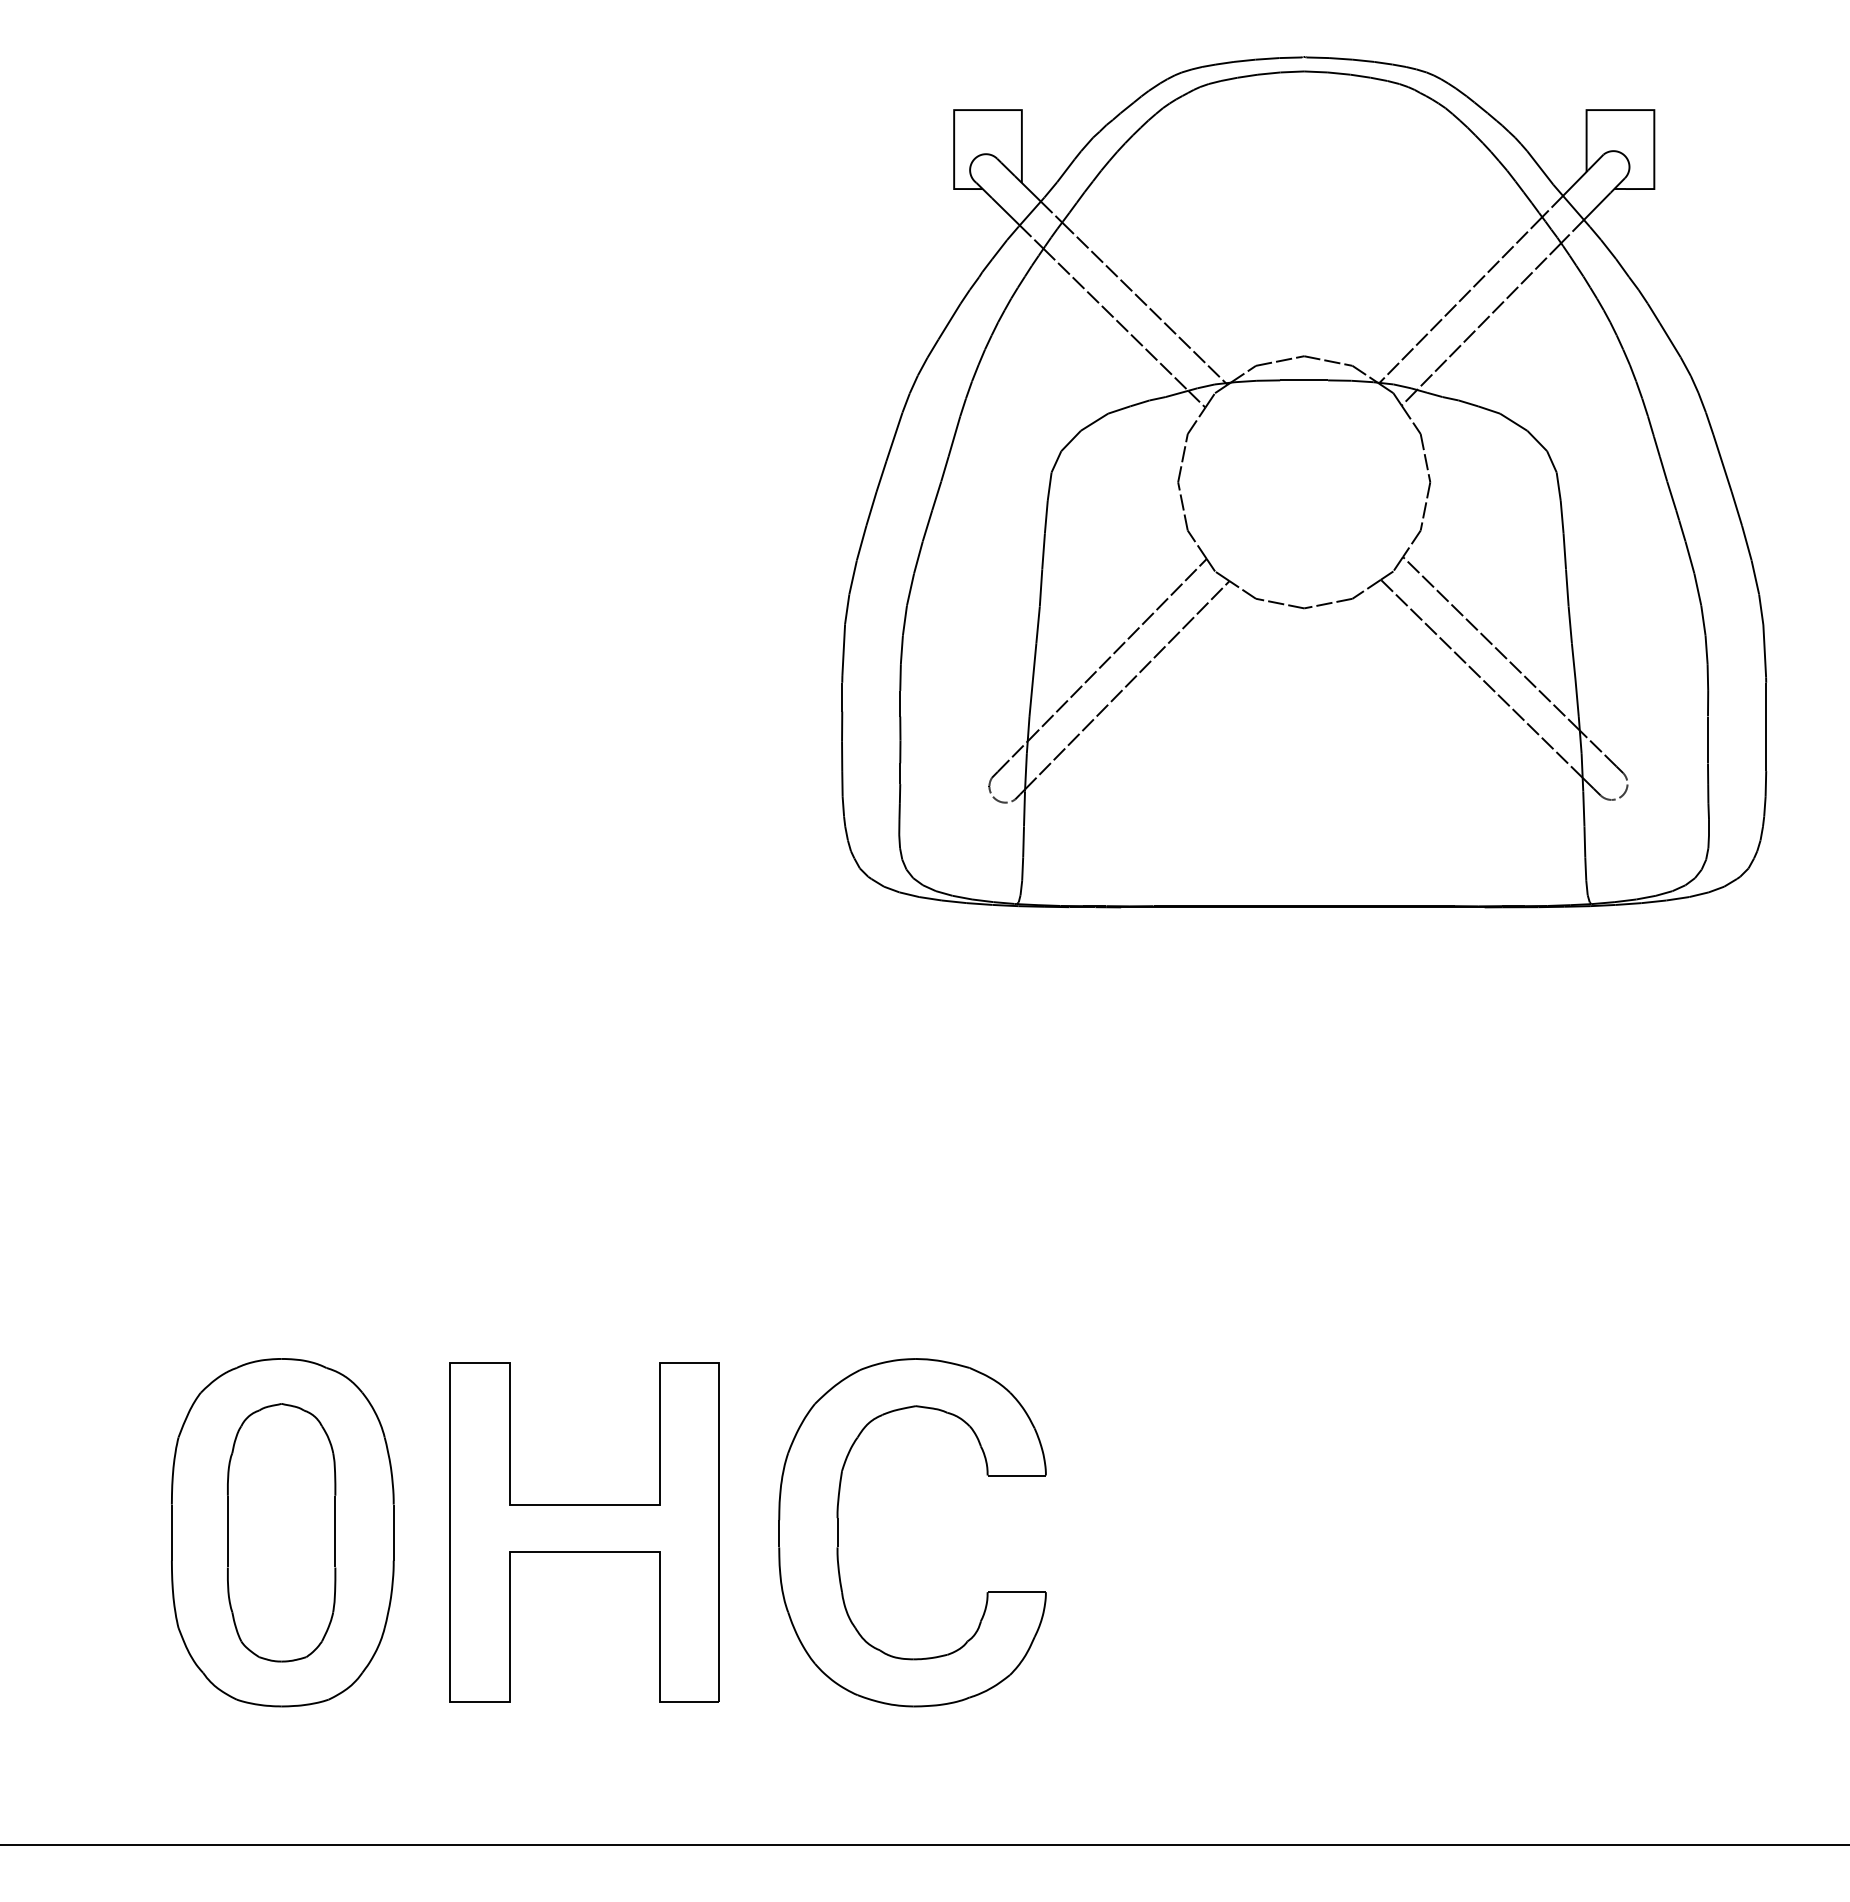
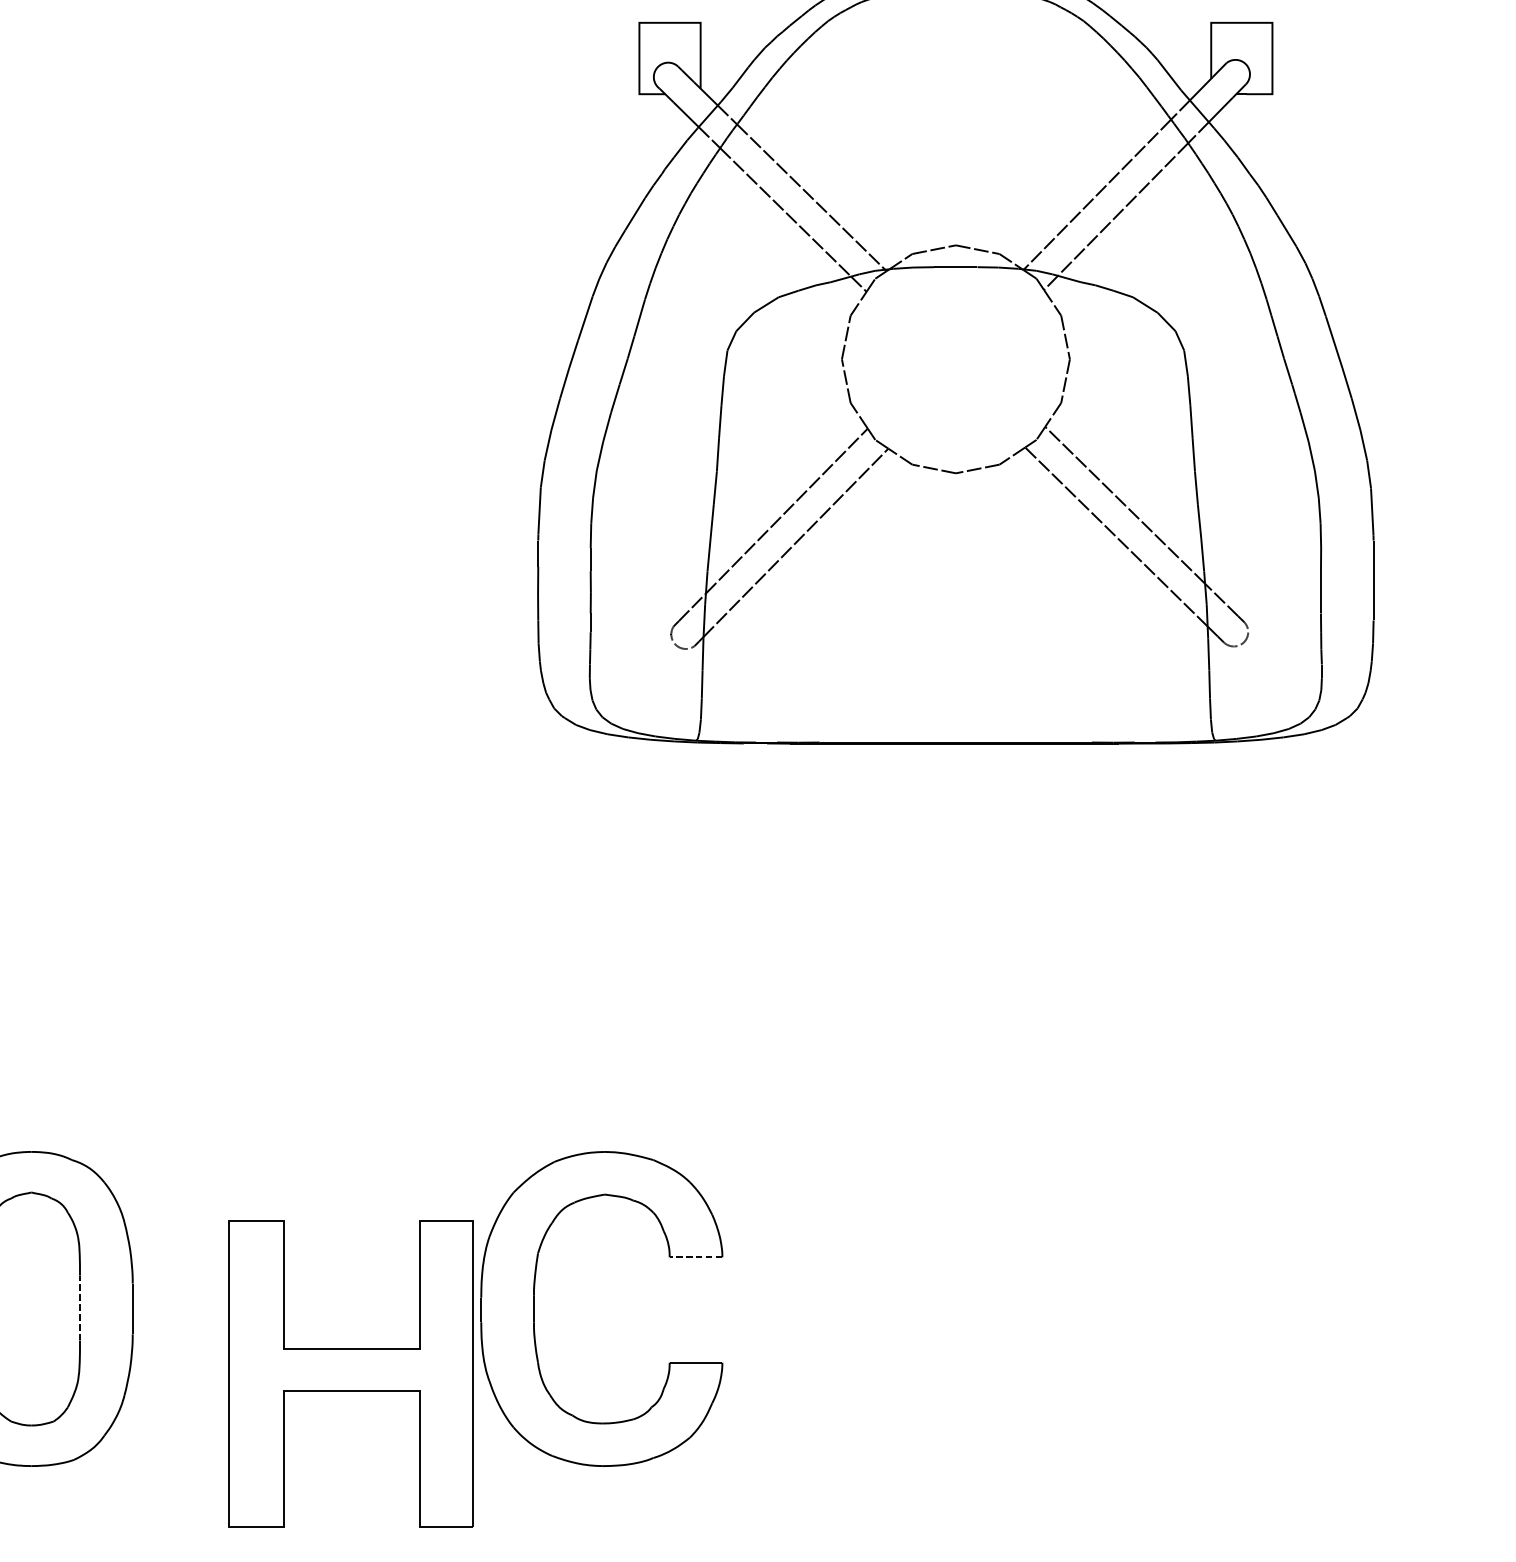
line: (1016, 1475) -> (695, 1257), solid -> dashed
line: (335, 1531) -> (80, 1307), solid -> dashed
part: (584, 1532) -> (351, 1373), moved

